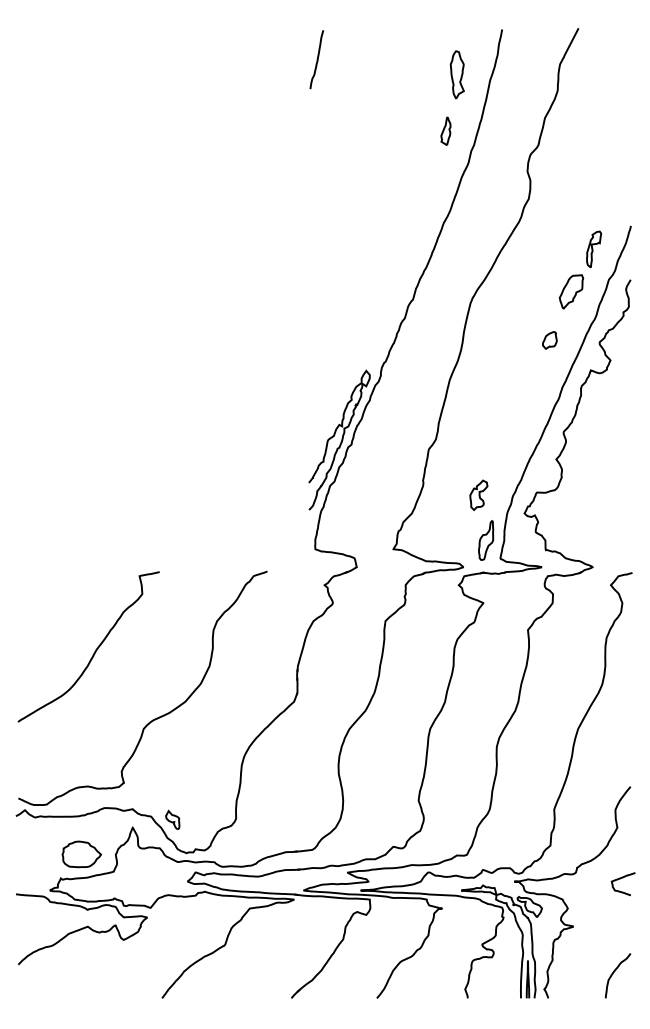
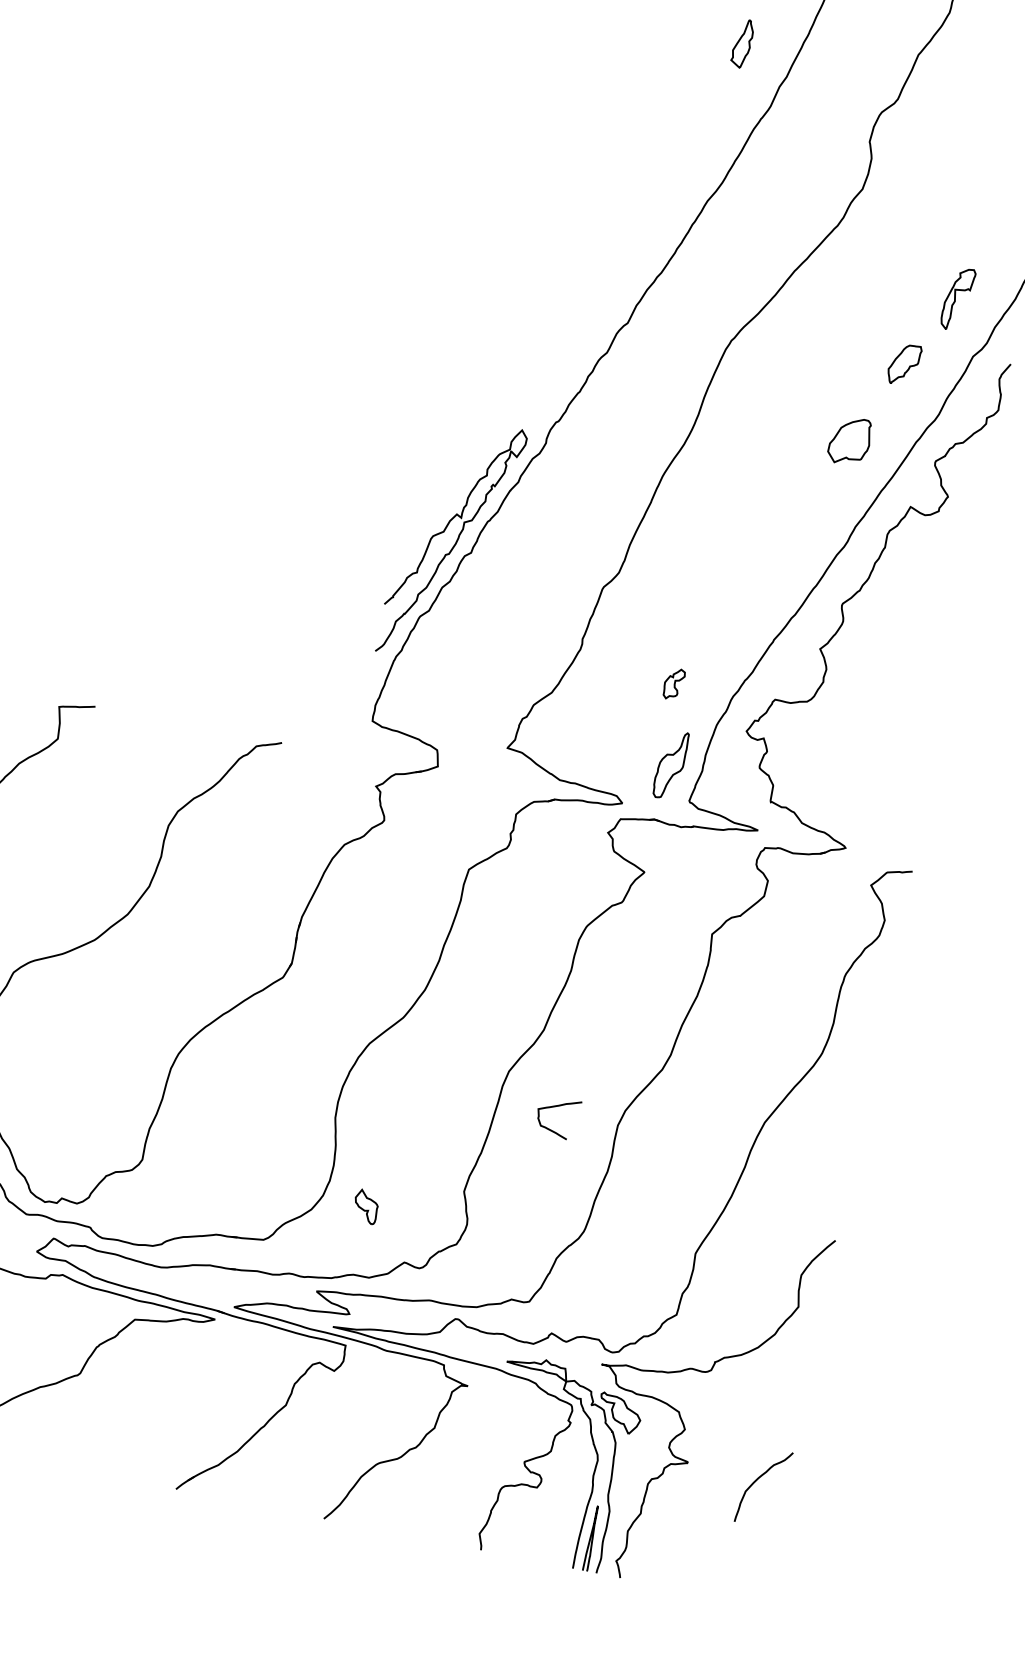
part: (571, 291) -> (904, 363), size x0.7
part: (549, 340) -> (849, 441), size x1.6
part: (478, 494) -> (673, 682), size x0.6
part: (172, 819) -> (365, 1205), moved
curve: (620, 879) -> (554, 1108), moved
curve: (613, 974) -> (756, 1483), moved

